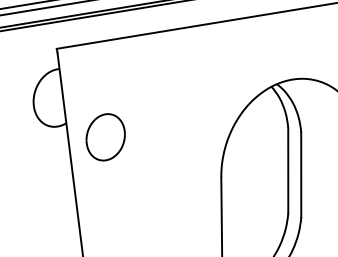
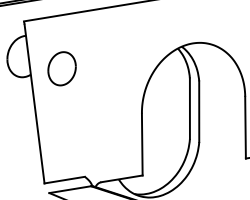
part: (104, 136) -> (61, 68), moved

